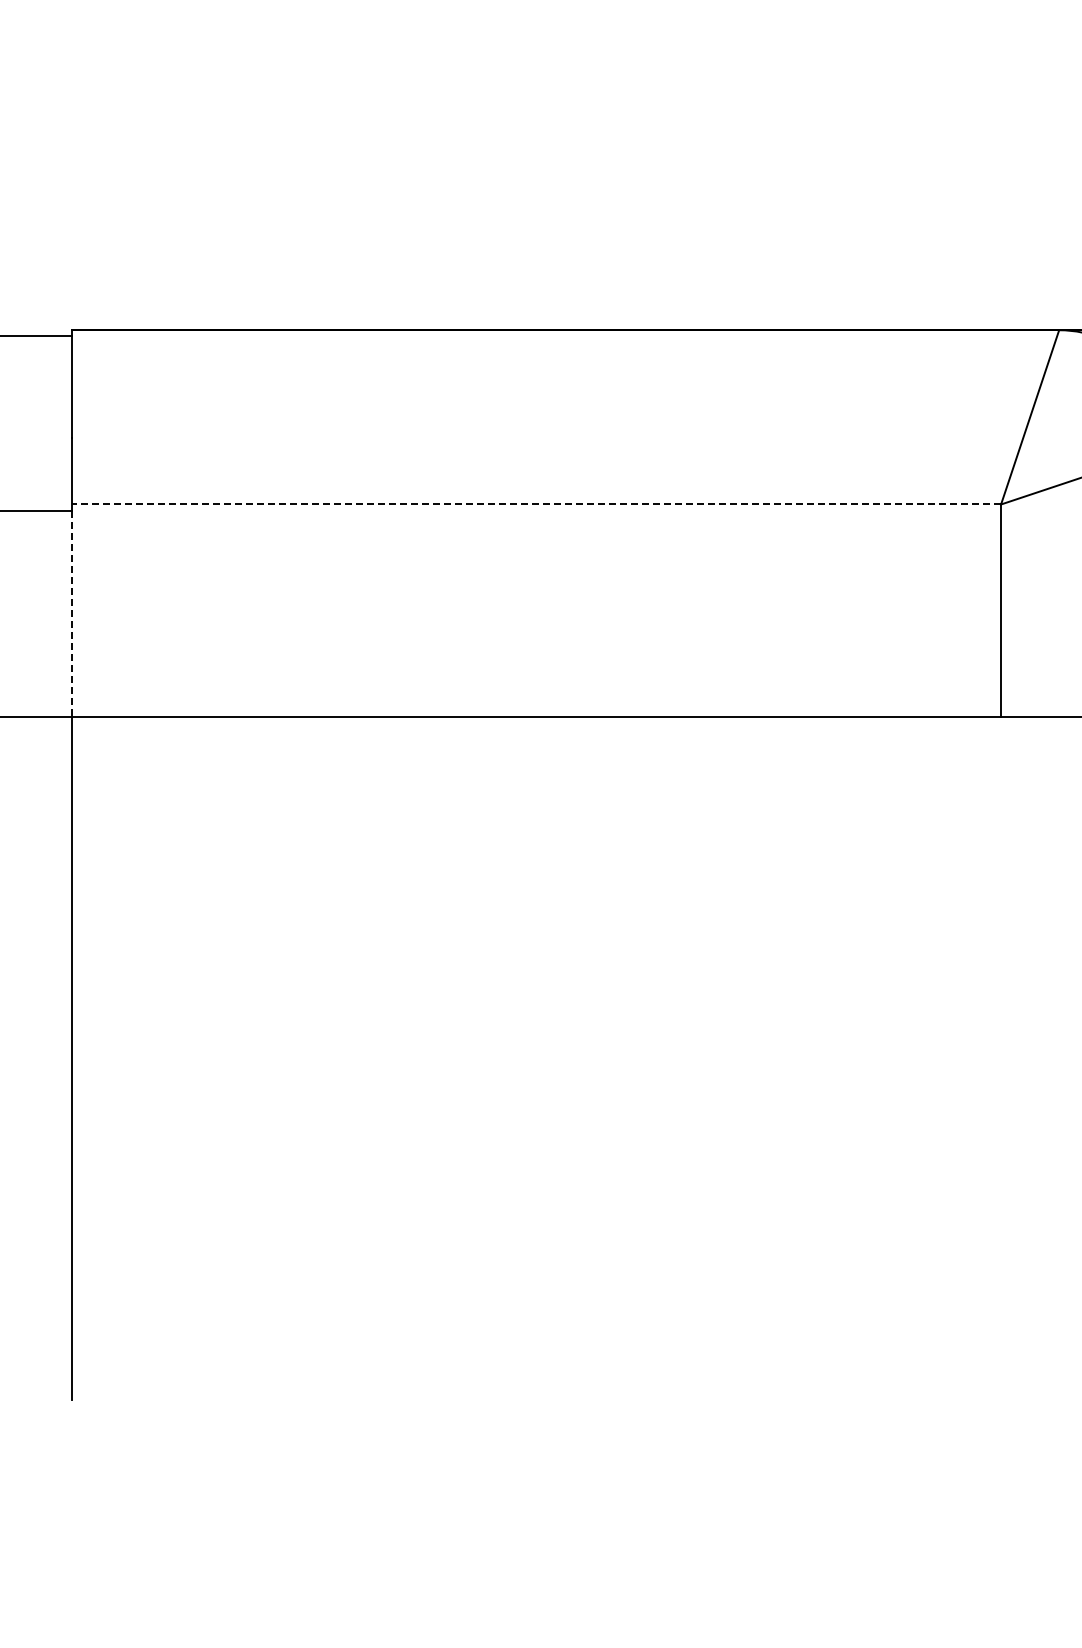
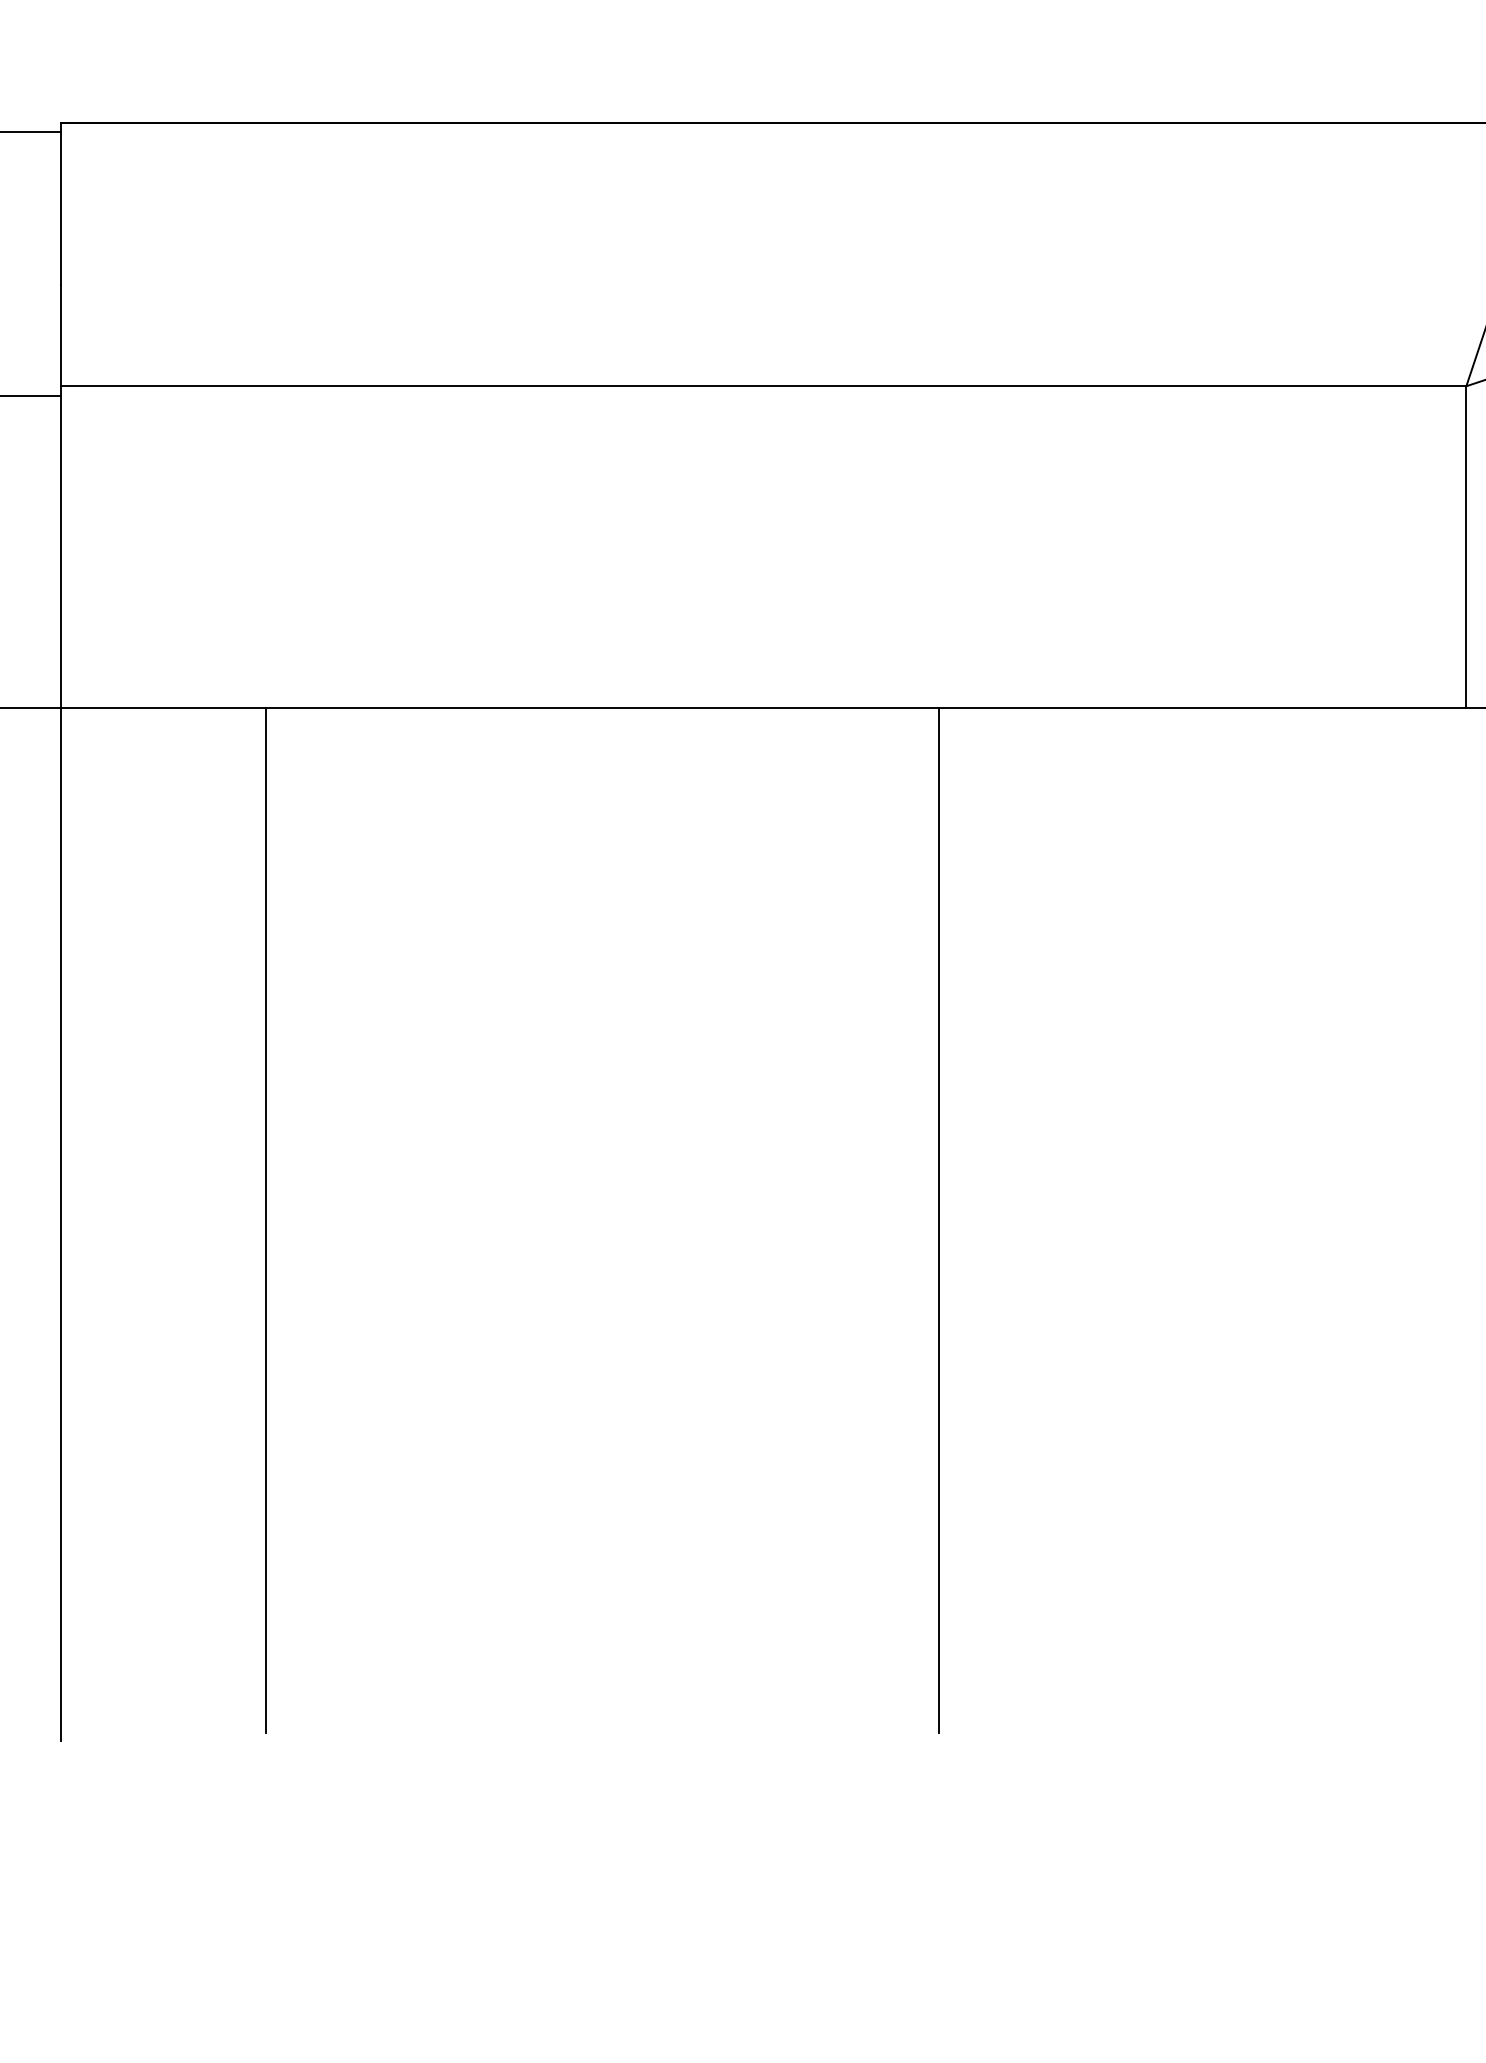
line: (536, 504) -> (763, 386), dashed -> solid
line: (71, 614) -> (60, 552), dashed -> solid
line: (207, 1056) -> (266, 1221), added
line: (652, 1056) -> (939, 1221), added

